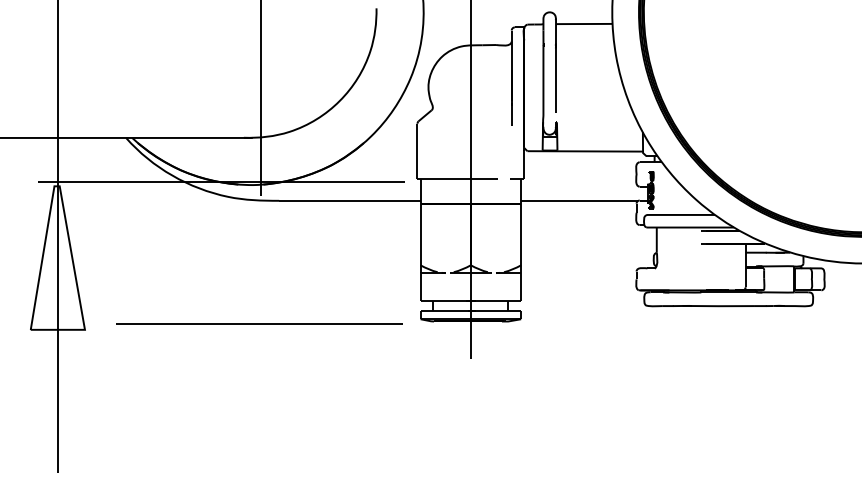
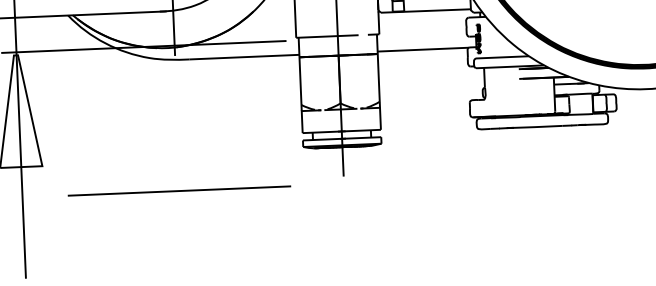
line: (259, 323) -> (179, 190), moved

